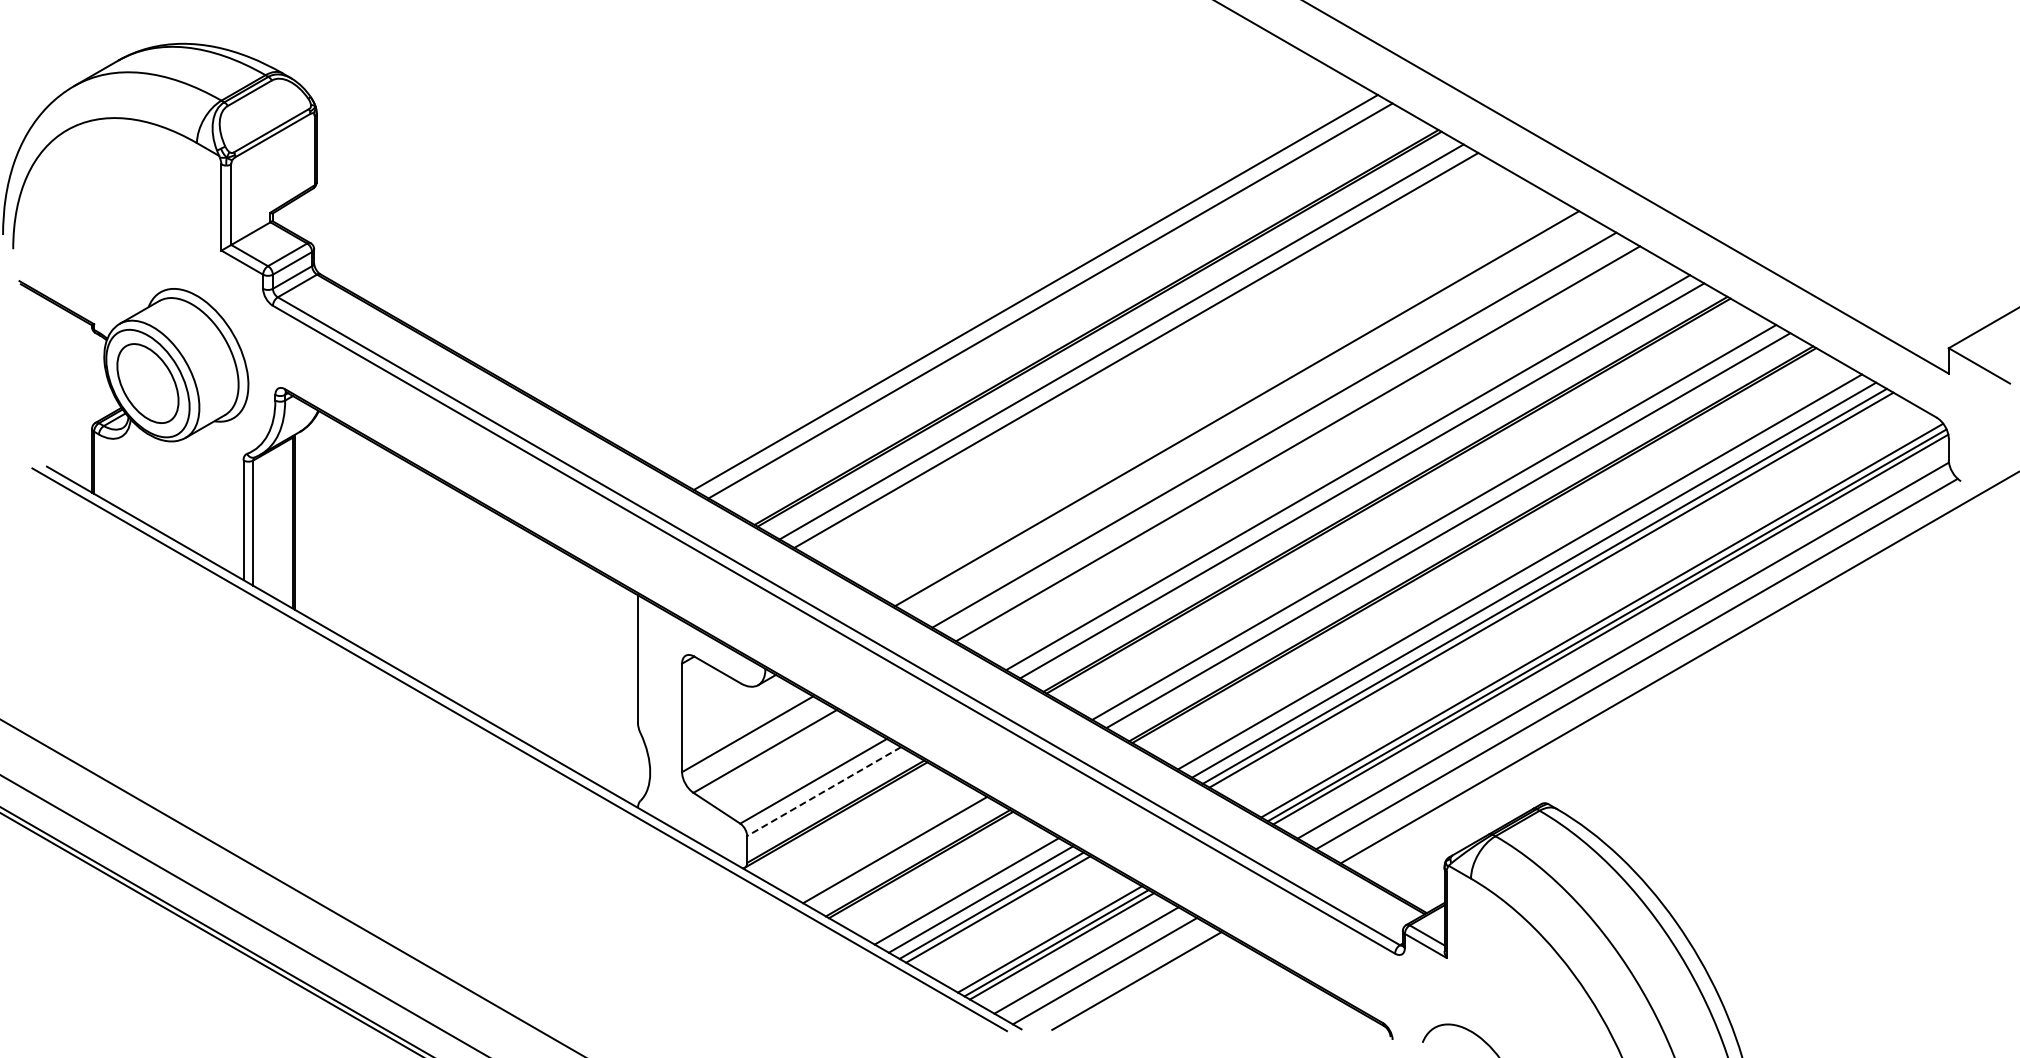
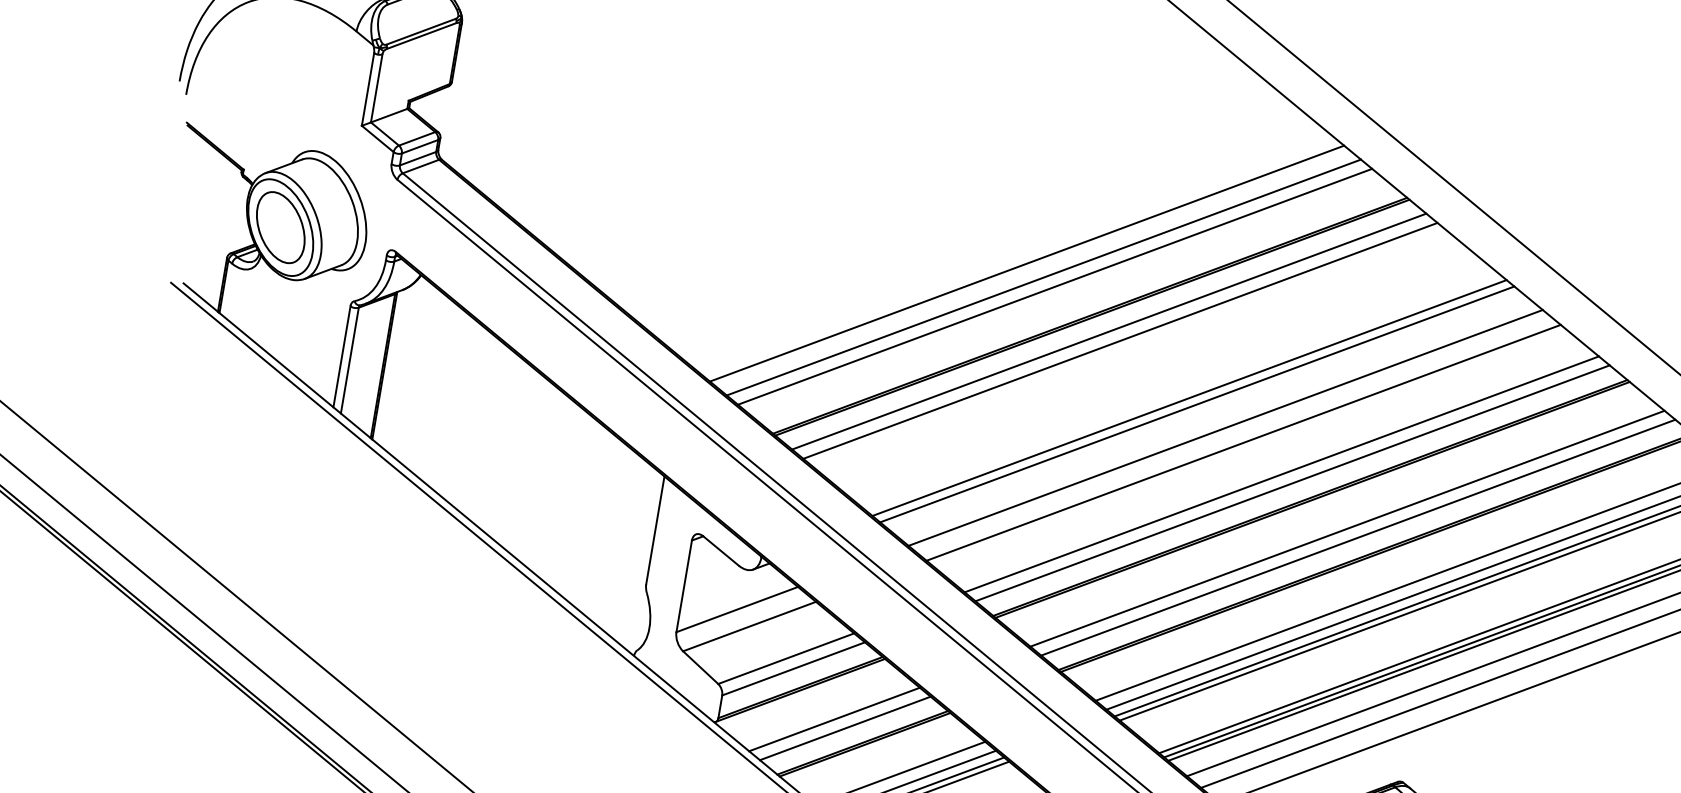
line: (1013, 279) -> (1026, 263), added
line: (1227, 402) -> (1189, 397), added
line: (824, 791) -> (793, 668), dashed -> solid
line: (880, 841) -> (834, 719), added

